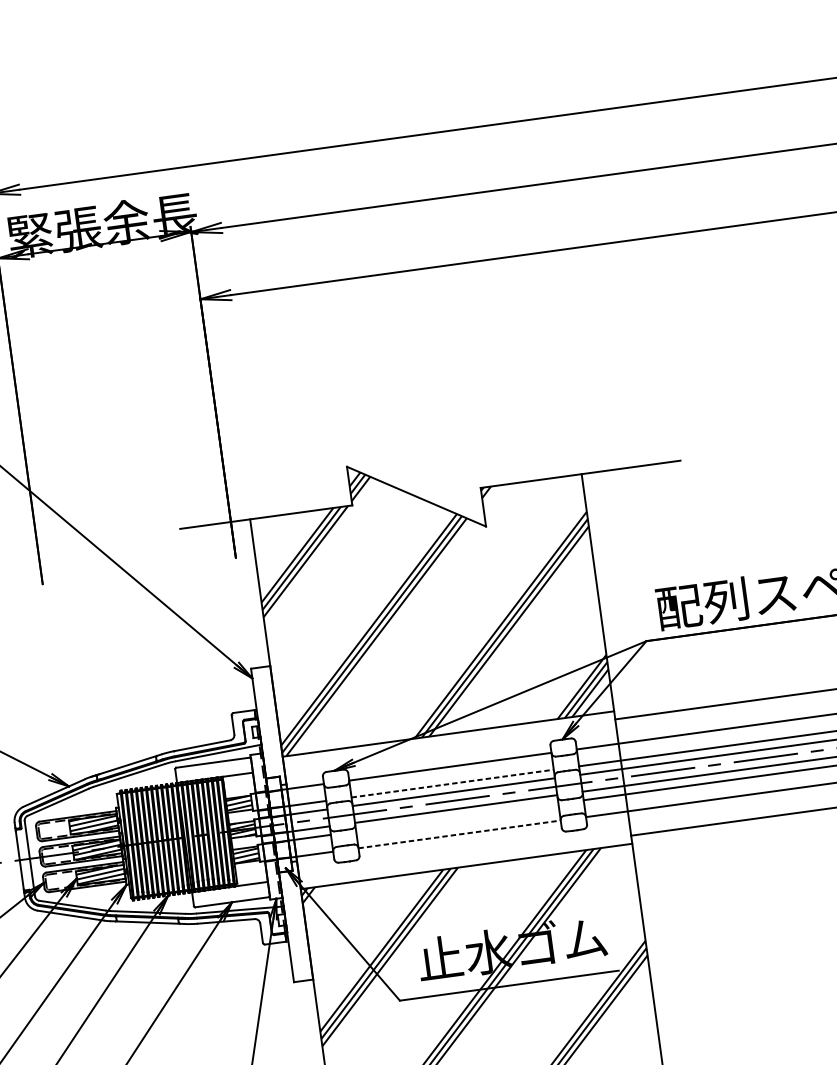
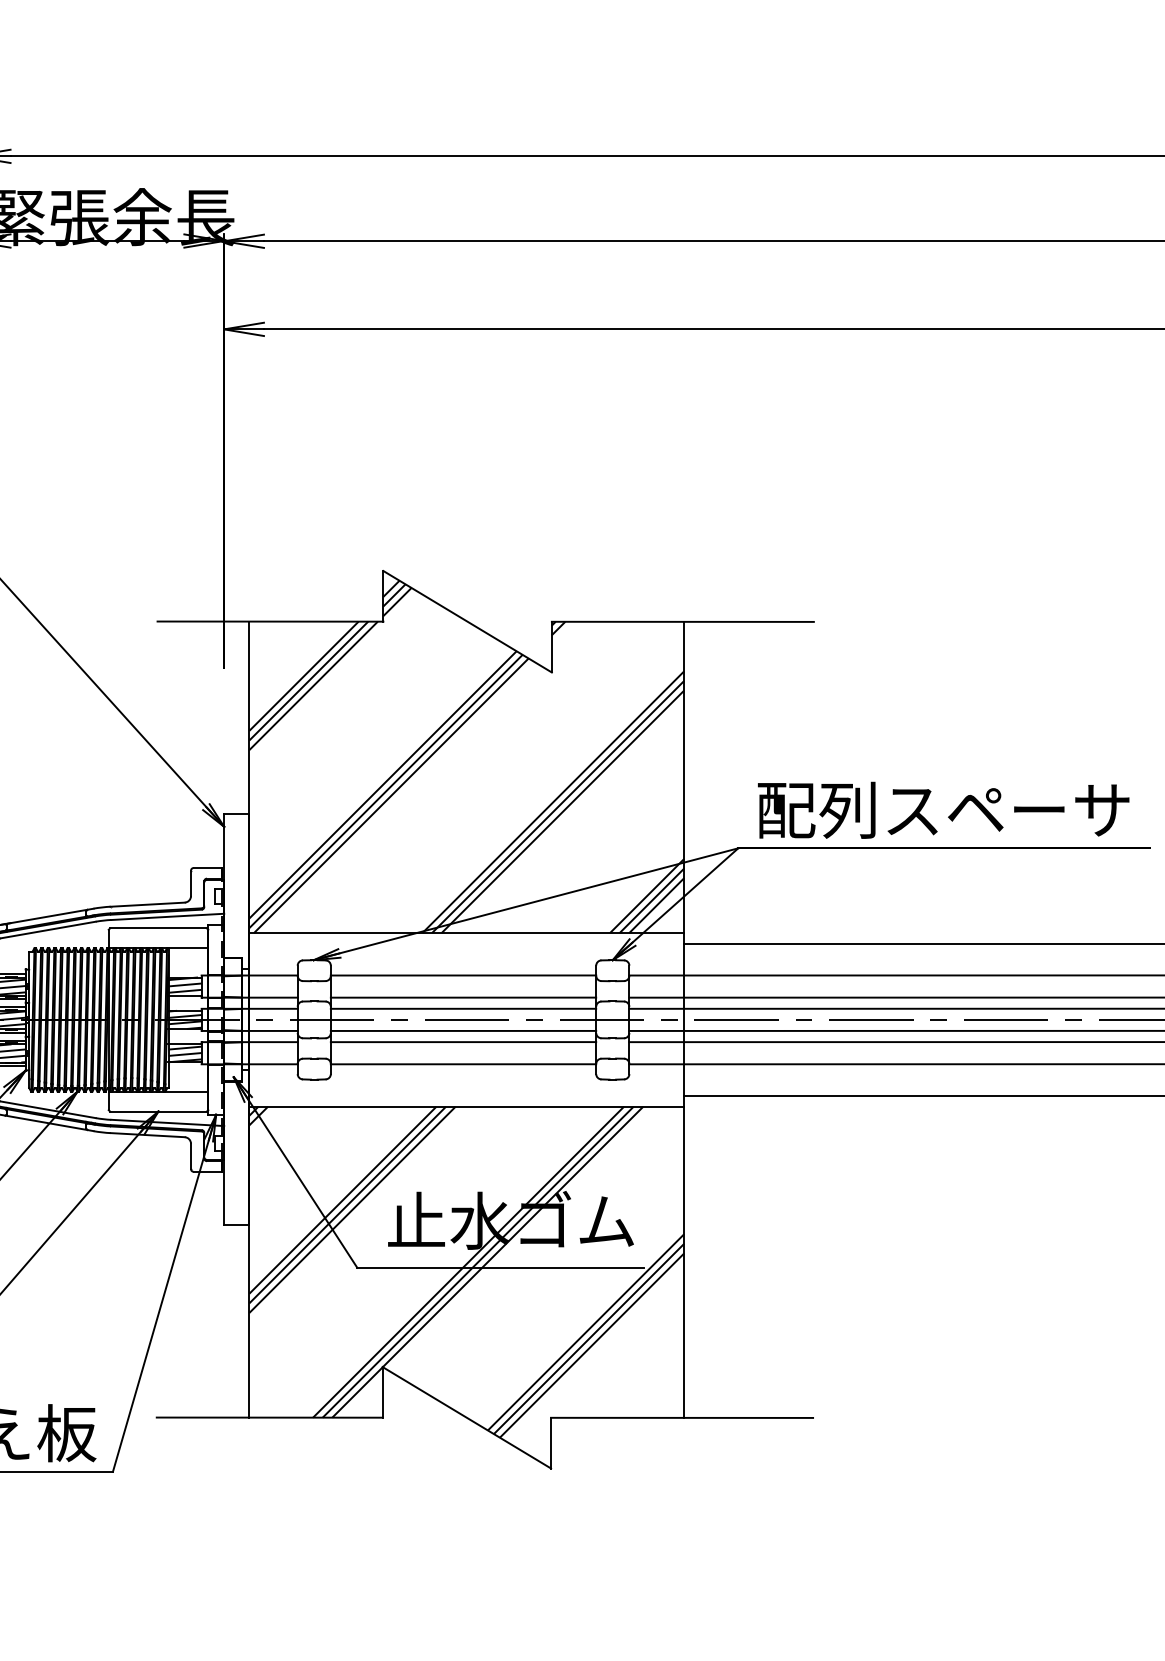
line: (452, 783) -> (463, 997), dashed -> solid
line: (457, 817) -> (463, 1042), added
line: (459, 834) -> (463, 1064), dashed -> solid

